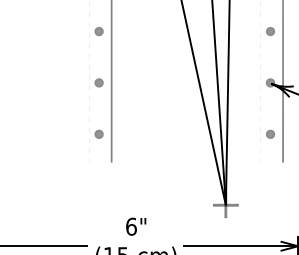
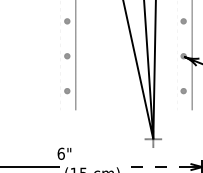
text: (136, 226) -> (64, 153), moved
line: (230, 246) -> (156, 167), solid -> dashed

